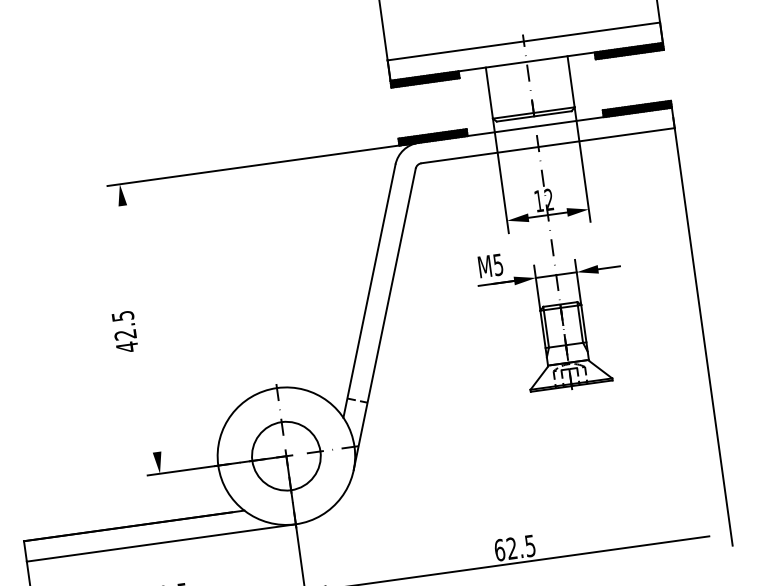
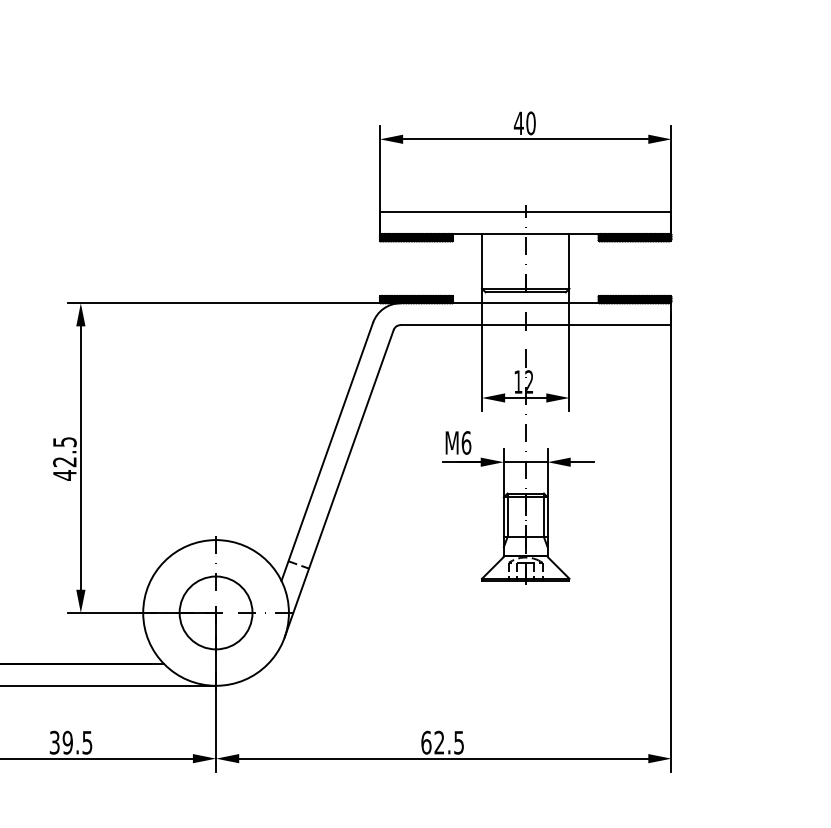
text: (498, 264) -> (466, 442), M5 -> M6
line: (139, 328) -> (80, 457), added
fill: (719, 534) -> (659, 758), added

